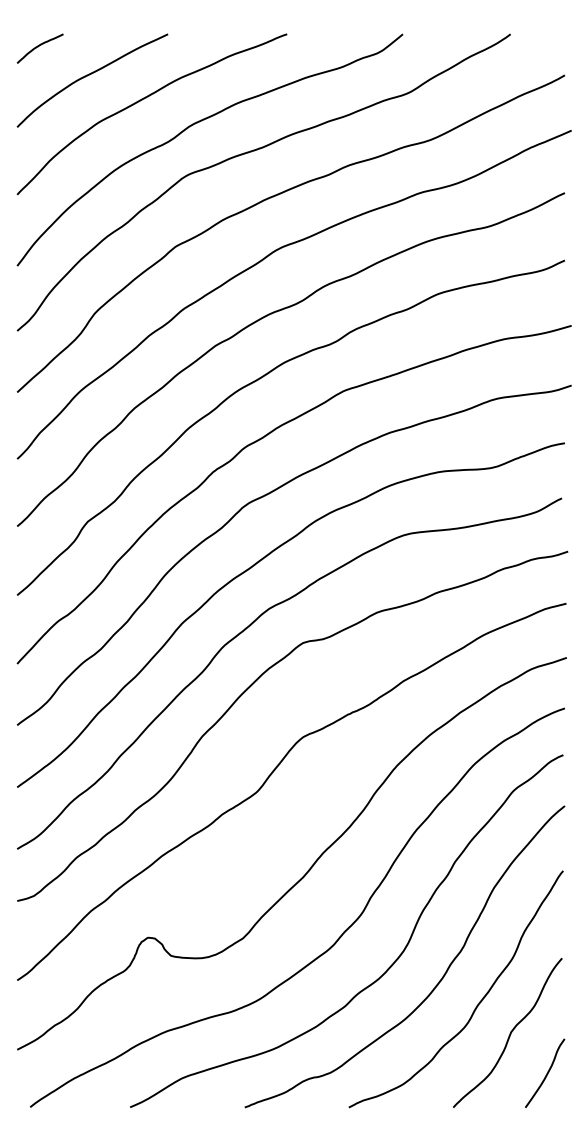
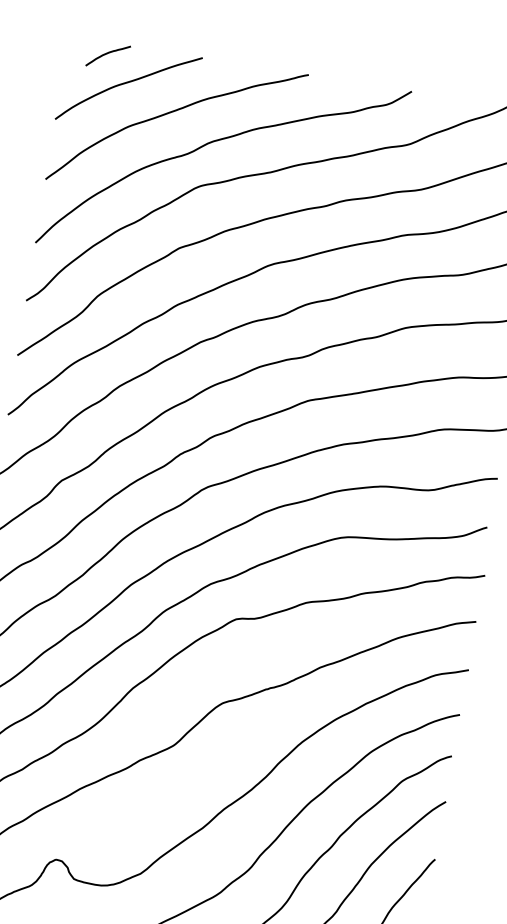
curve: (38, 47) -> (106, 54), moved

